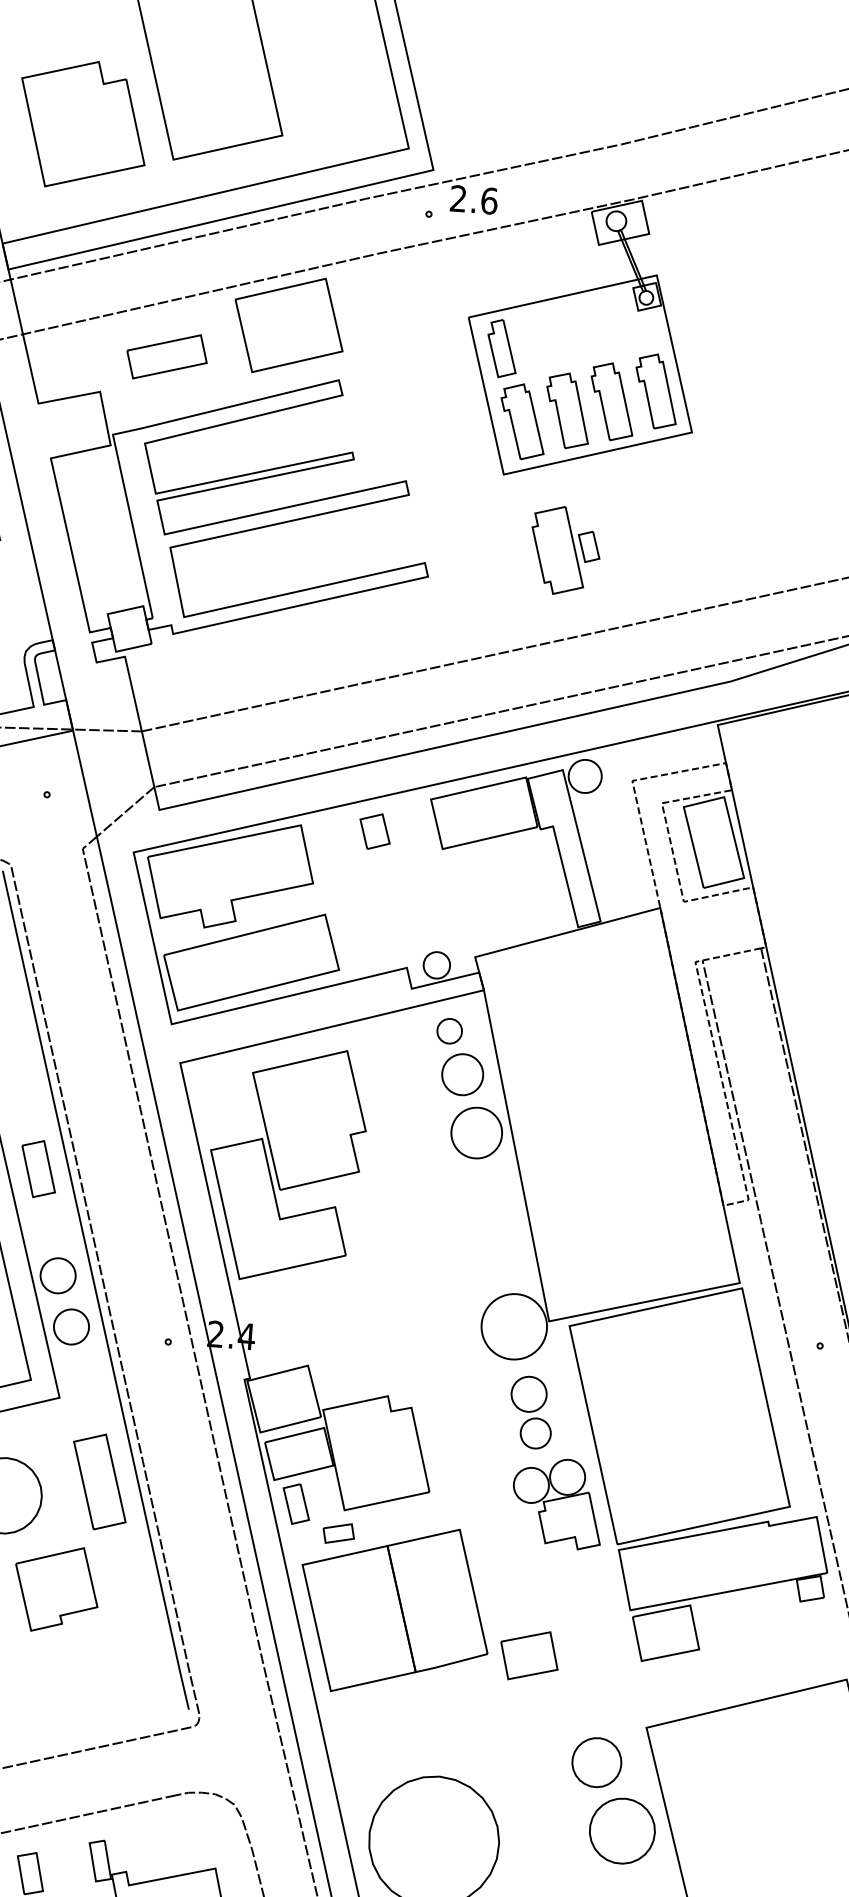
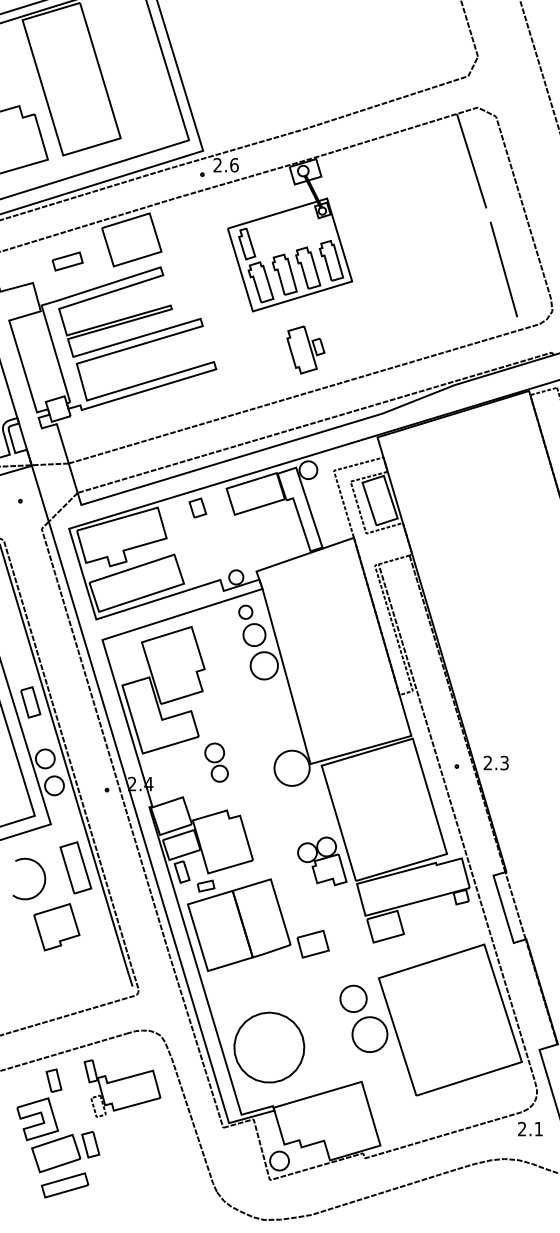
part: (166, 356) -> (67, 261), size x0.7
part: (564, 549) -> (305, 349), moved
part: (531, 1412) -> (216, 762), moved

